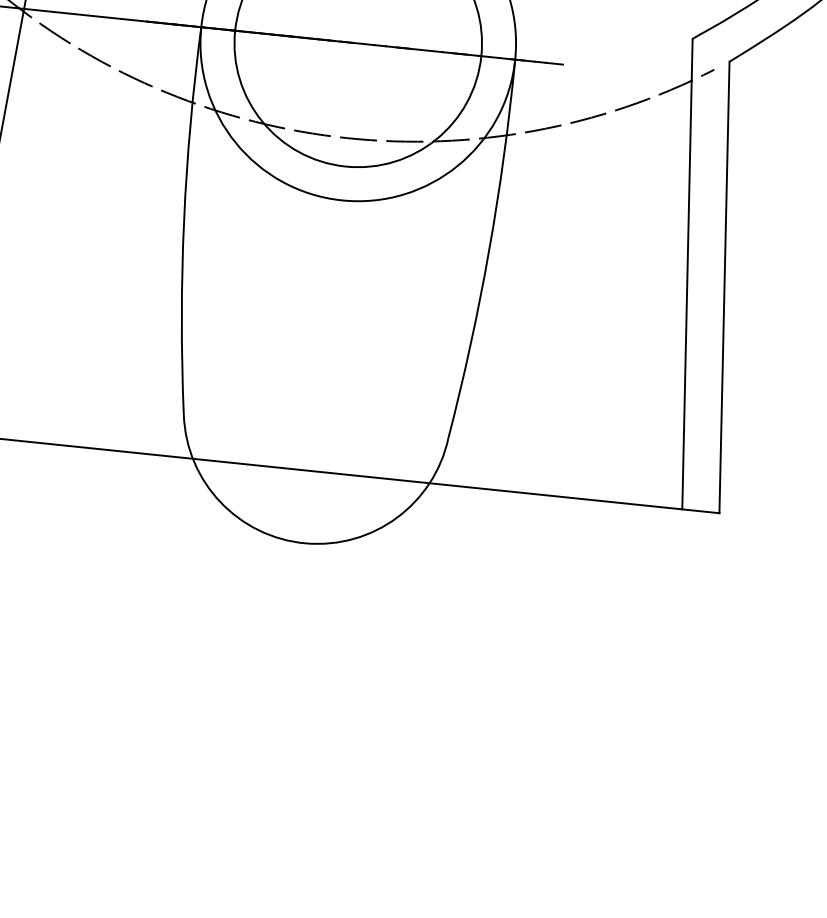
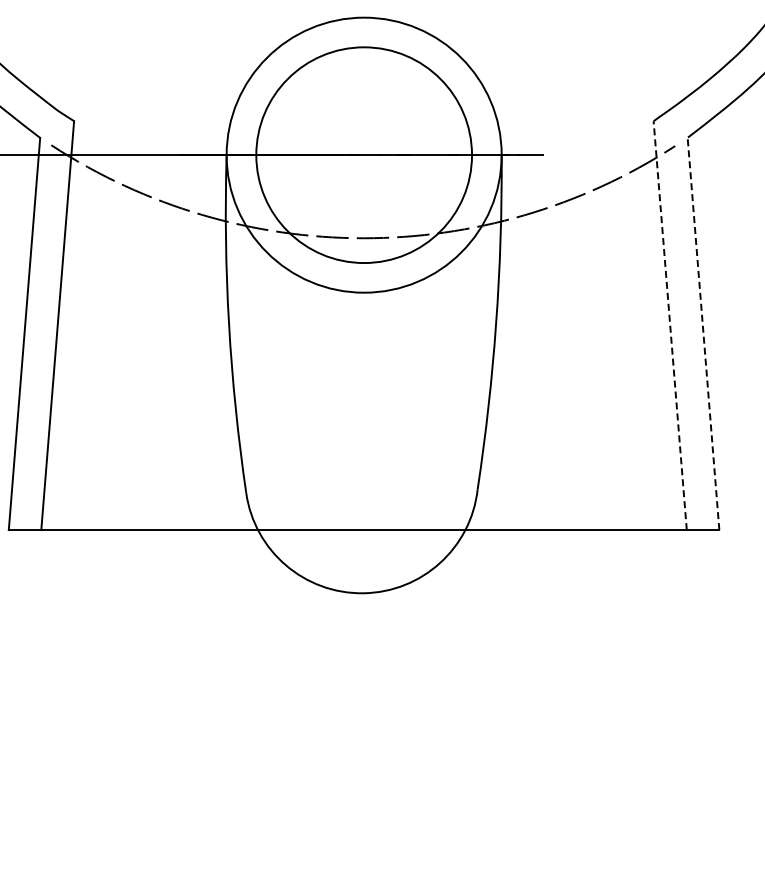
line: (687, 273) -> (670, 325), solid -> dashed
line: (724, 286) -> (703, 333), solid -> dashed

